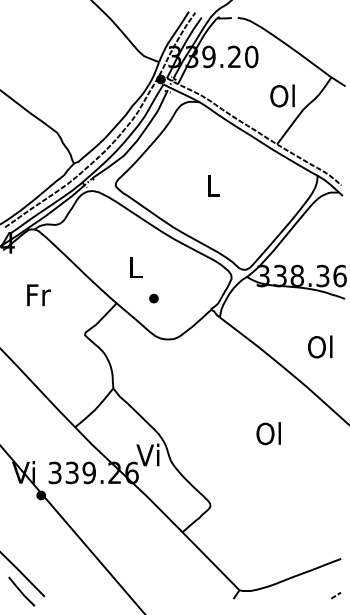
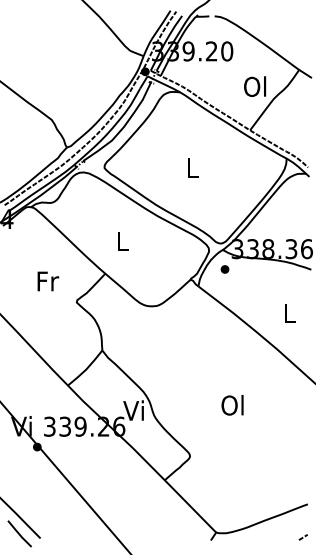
text: (39, 295) -> (48, 281), moved
part: (153, 298) -> (224, 269), moved
text: (319, 346) -> (288, 312), Ol -> L
text: (268, 433) -> (232, 405), moved

